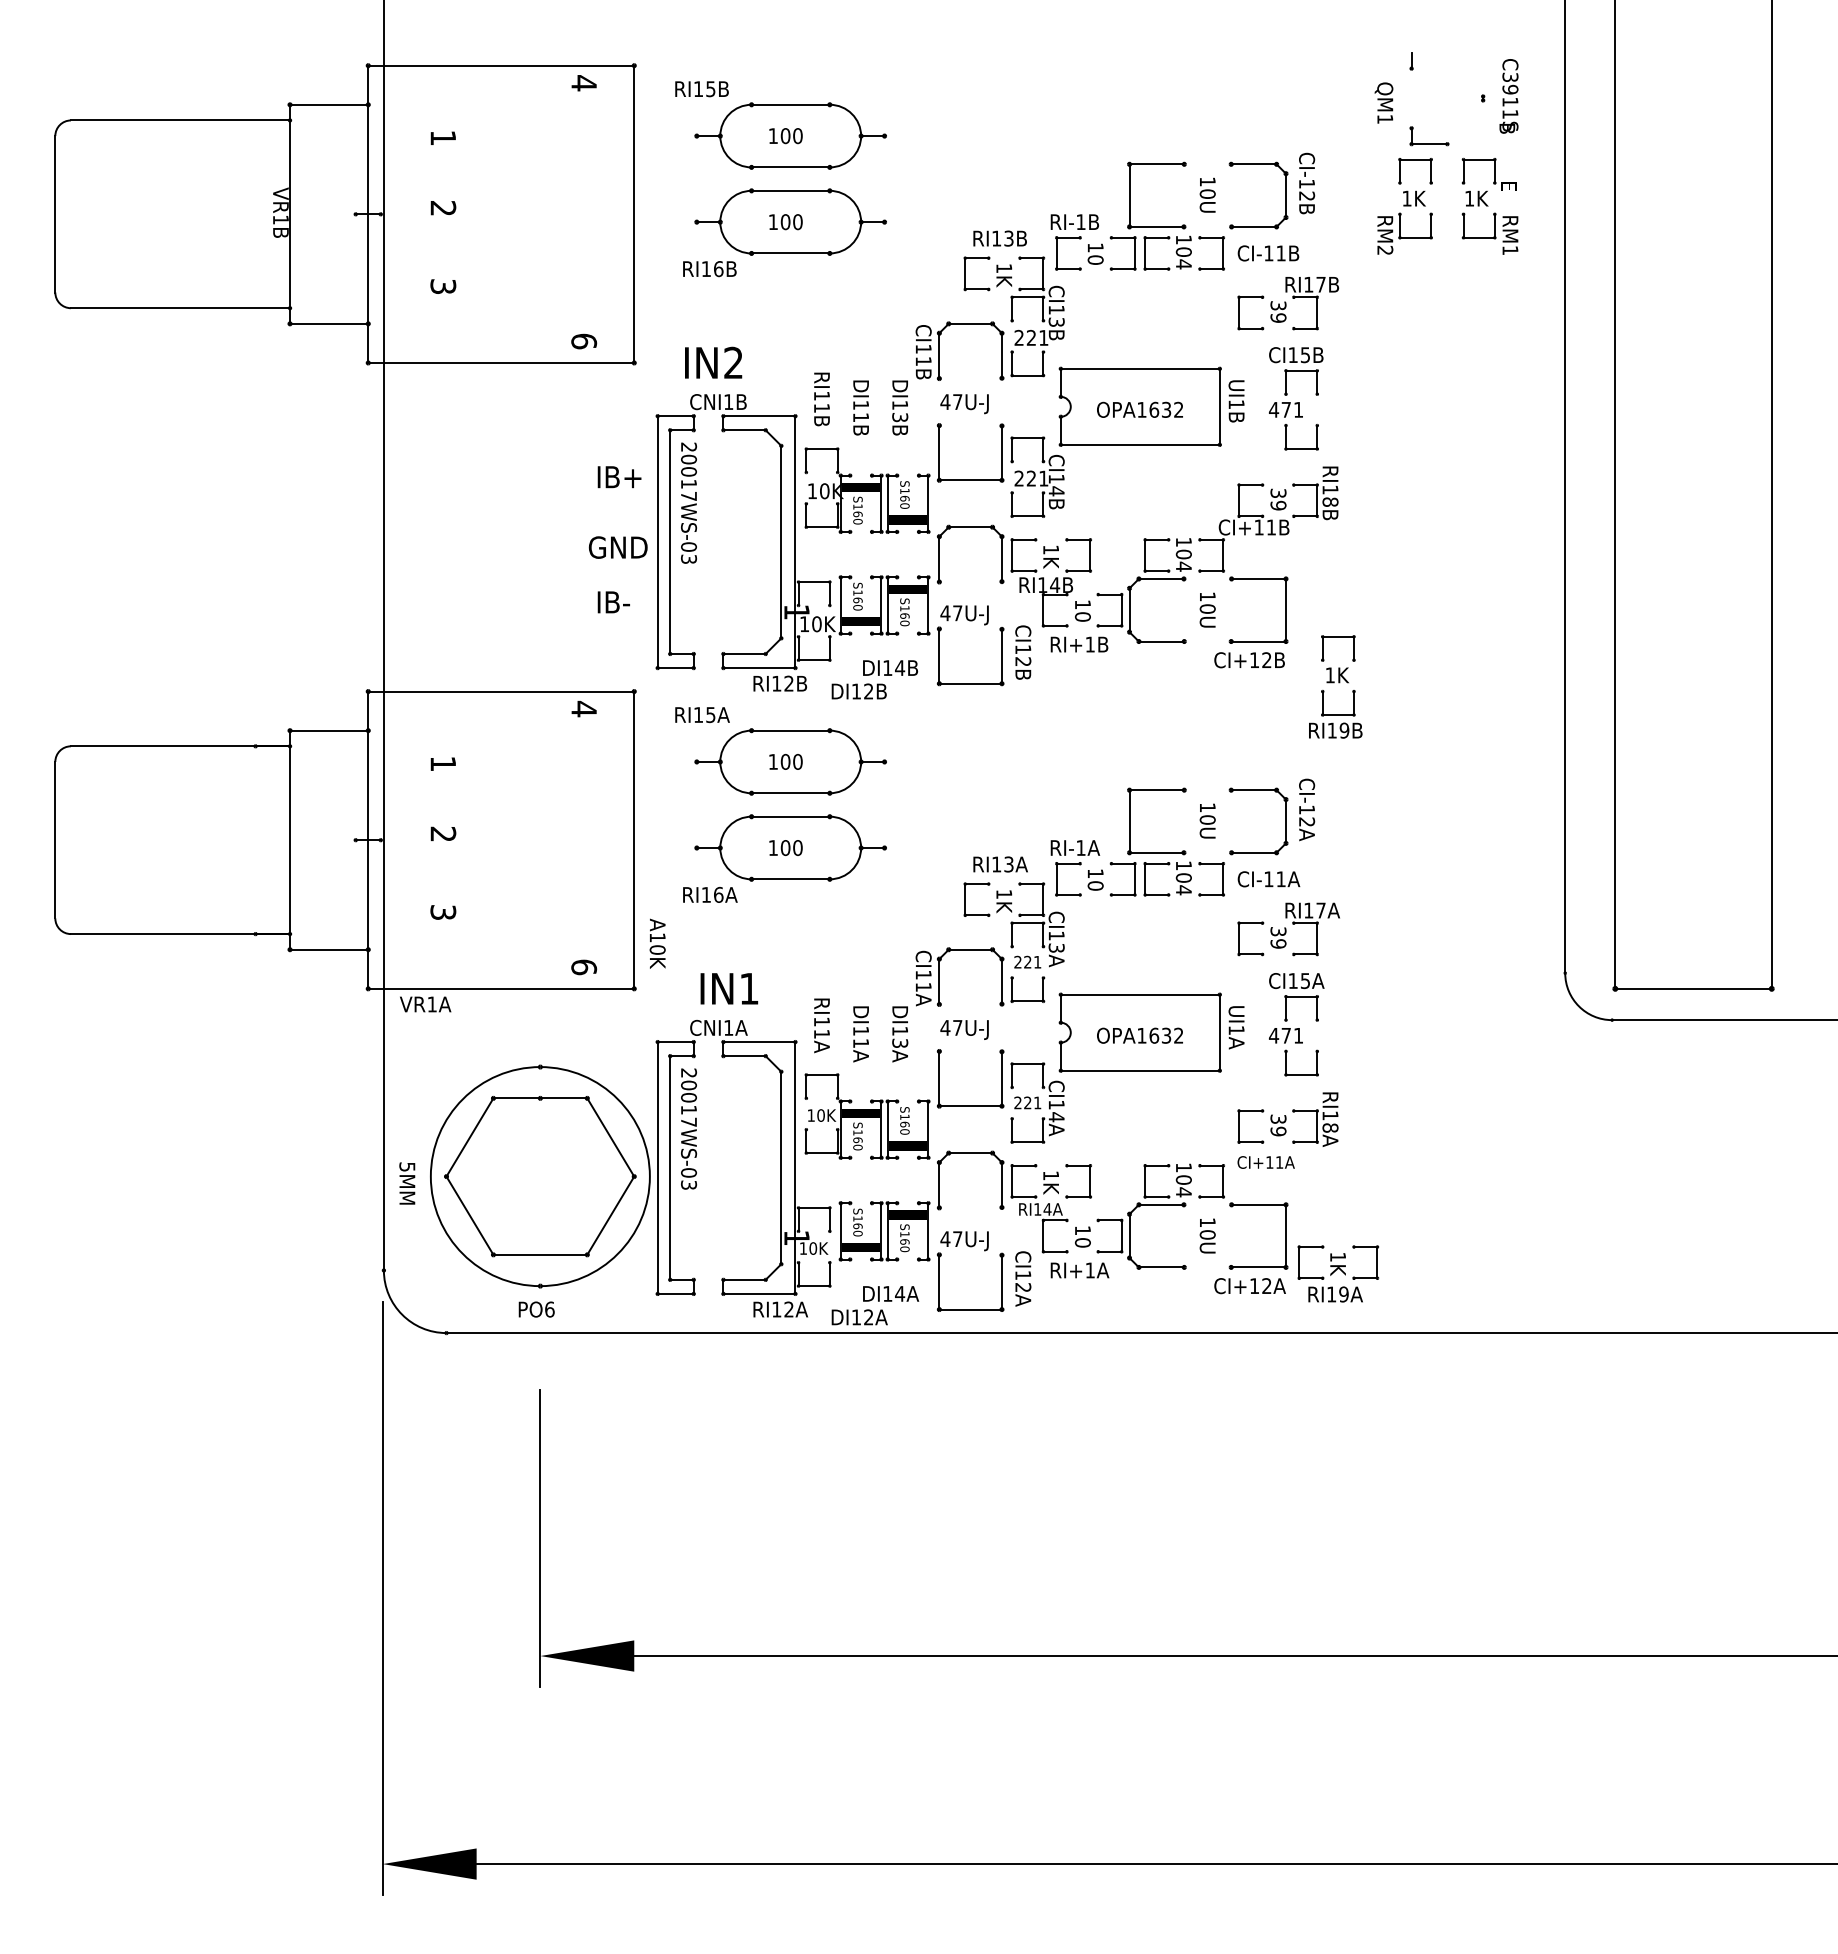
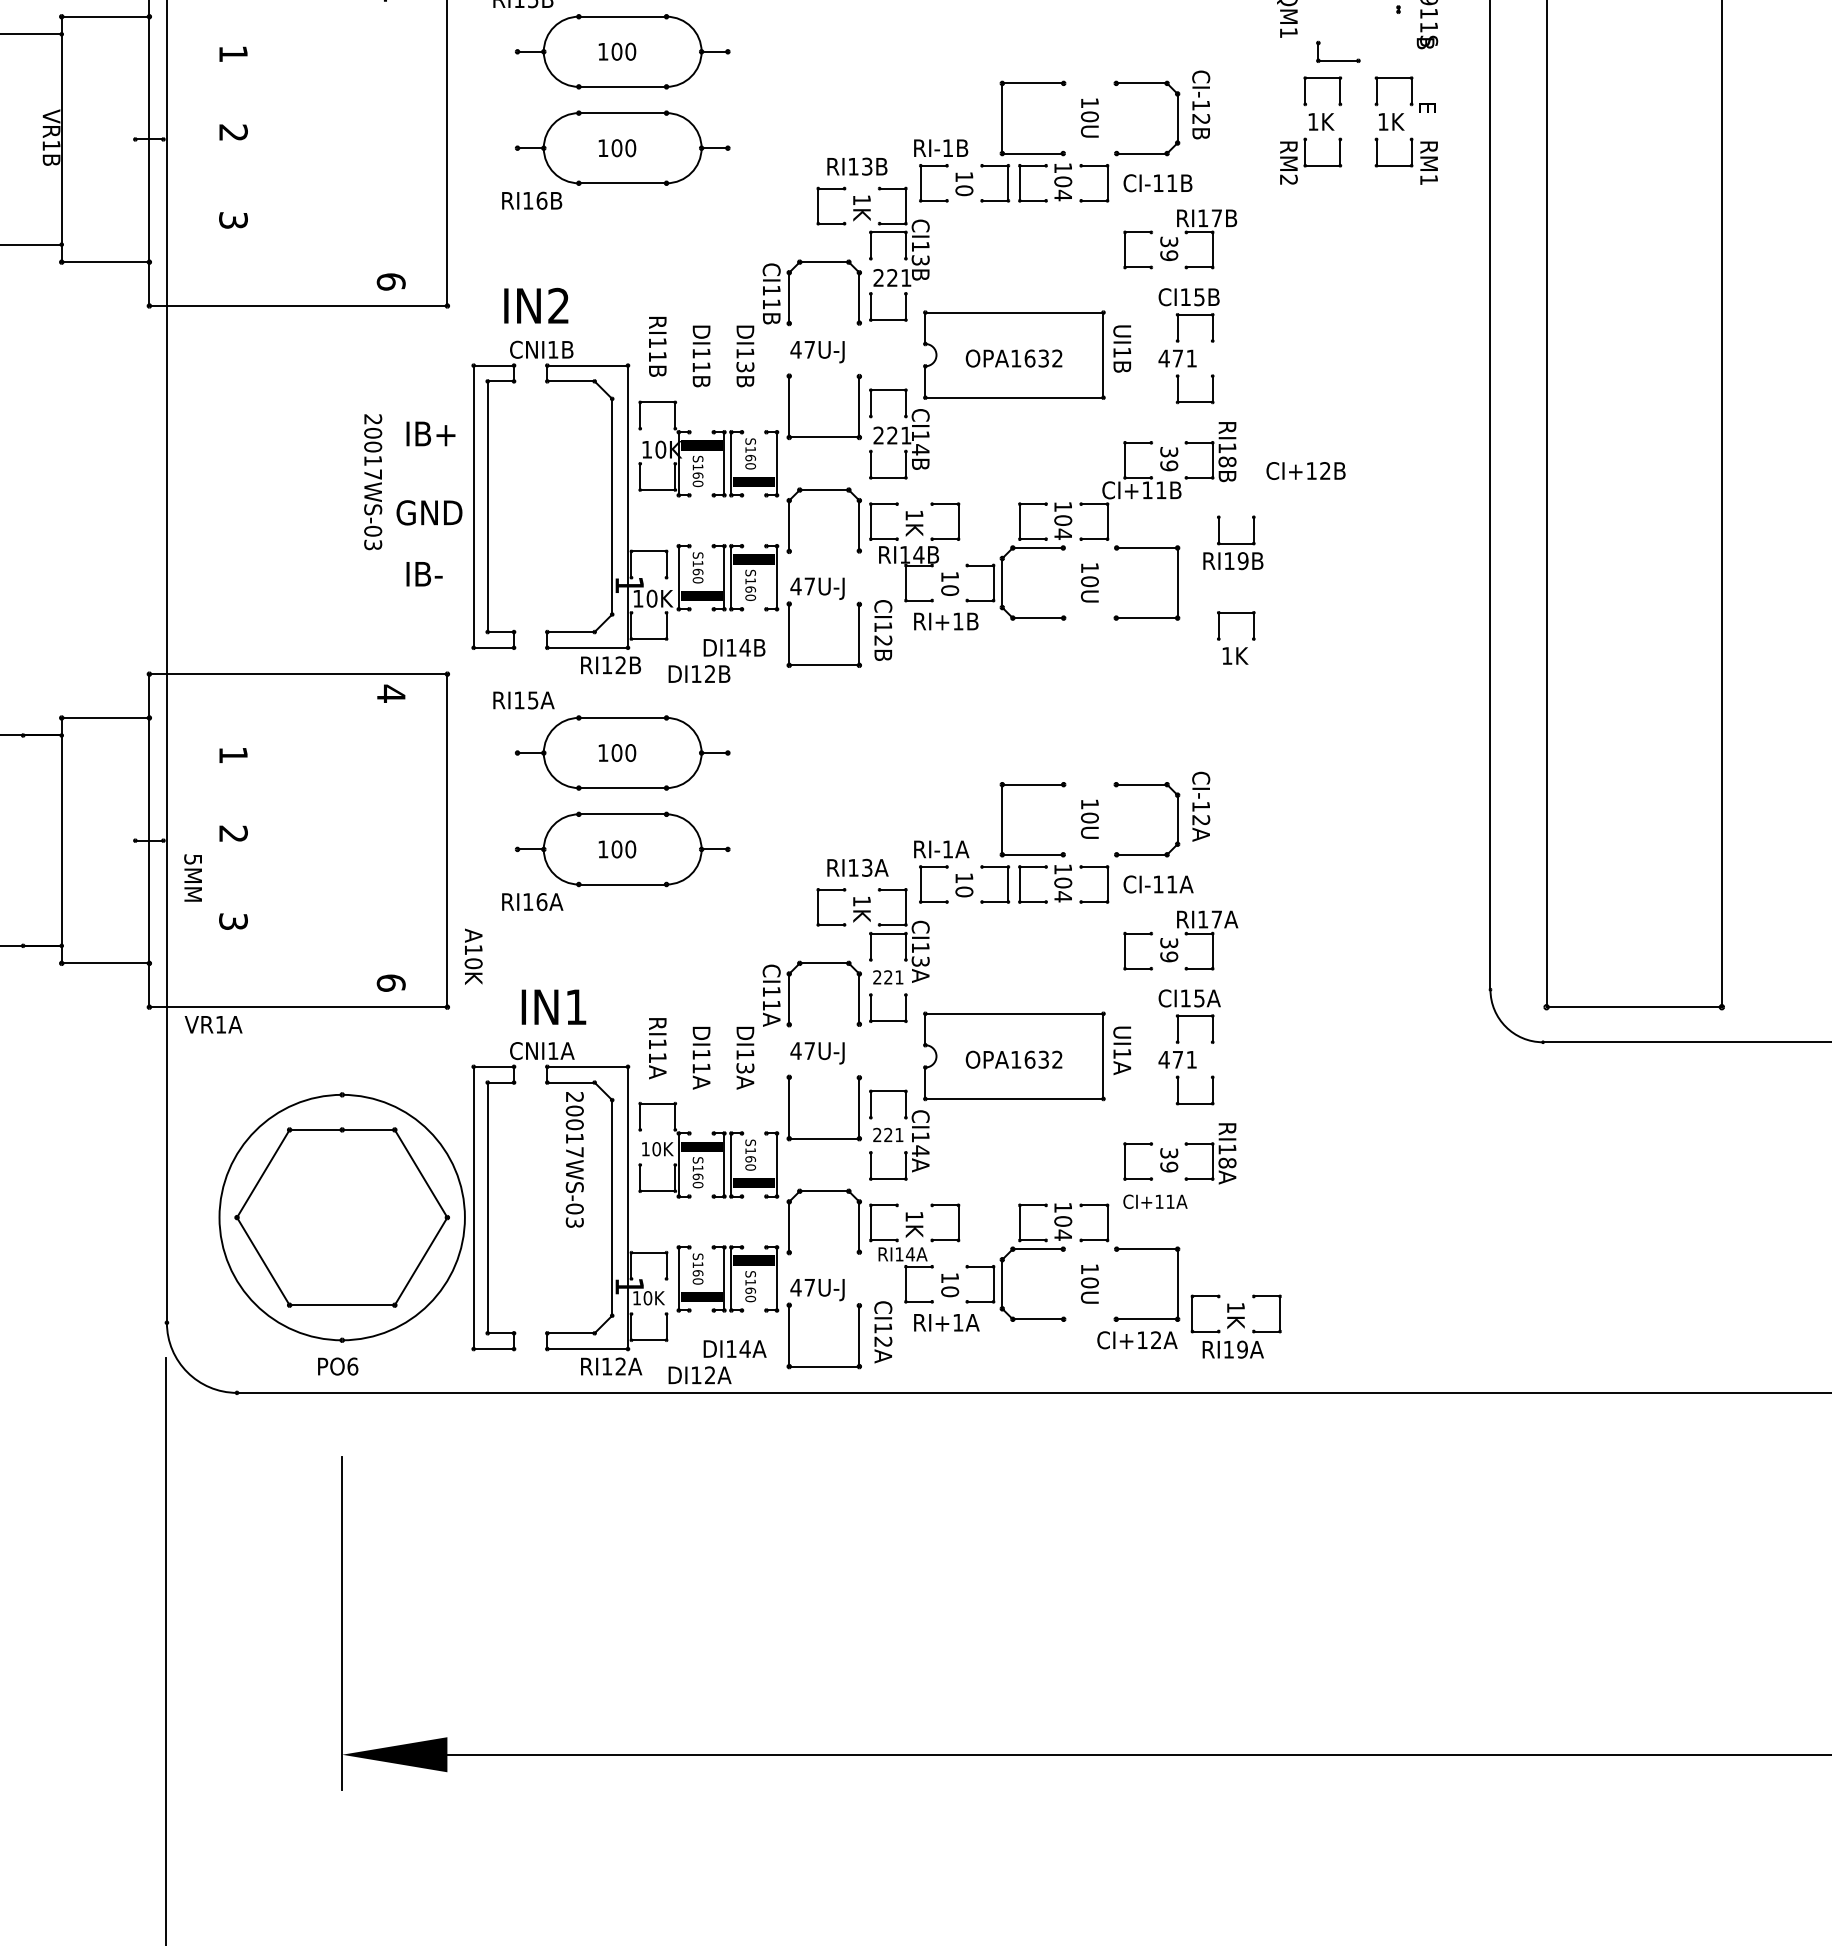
text: (688, 502) -> (372, 481), moved
text: (1249, 660) -> (1305, 471), moved
part: (1335, 714) -> (1233, 542), moved
text: (688, 1128) -> (574, 1159), moved
text: (407, 1183) -> (193, 877), moved

